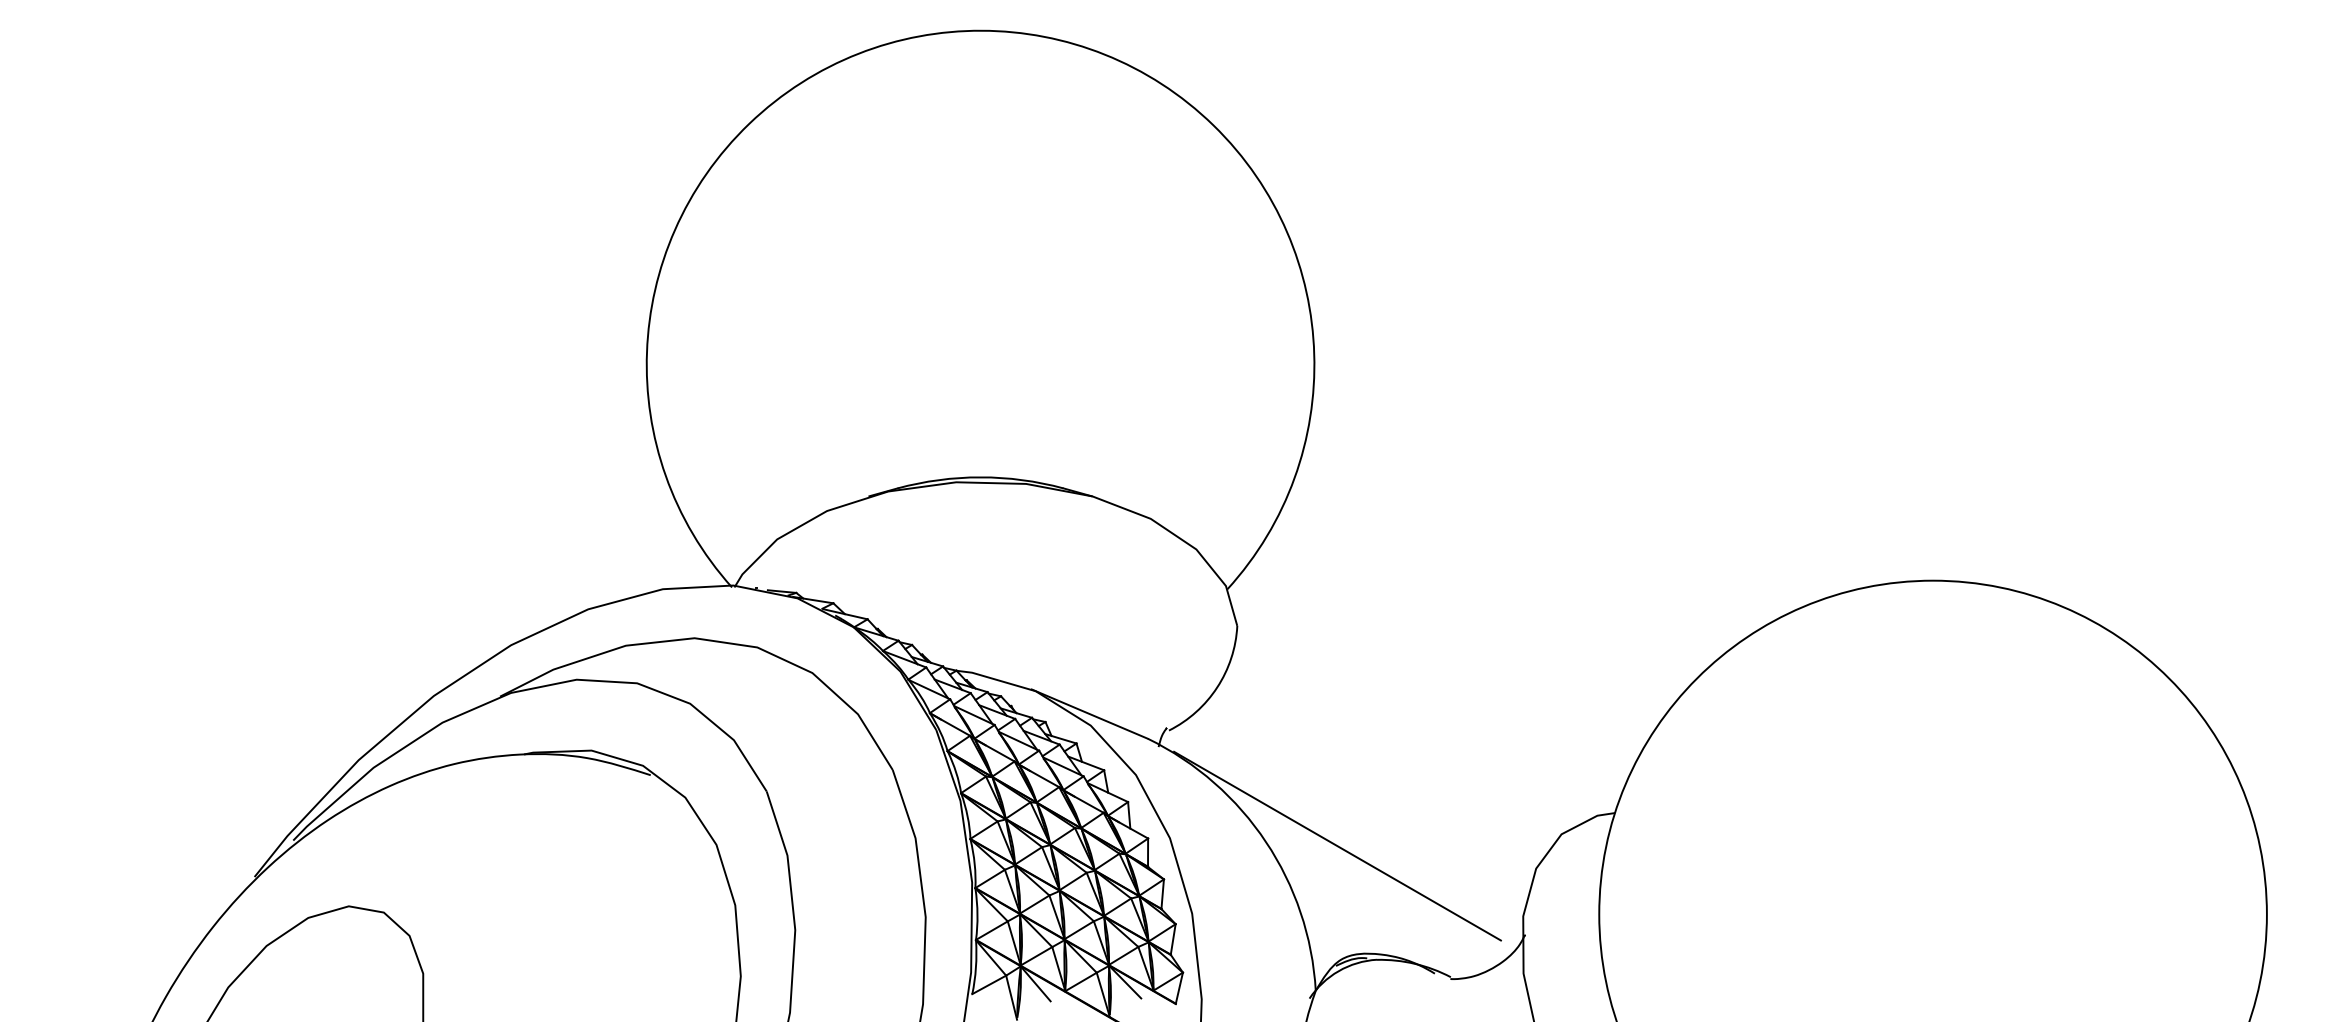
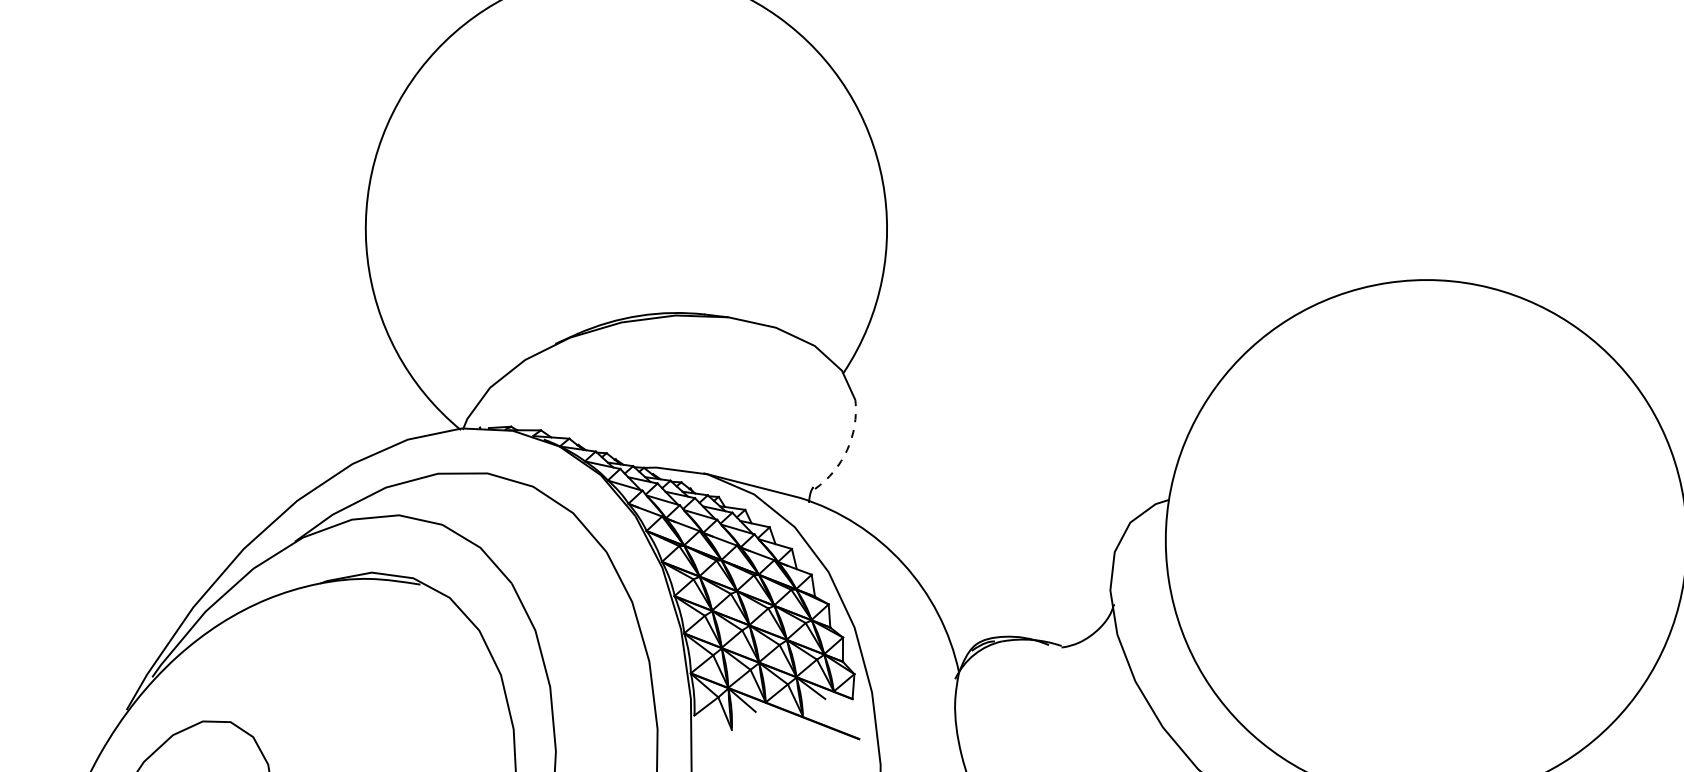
arc: (1217, 687) -> (847, 450), solid -> dashed
line: (1337, 845) -> (958, 557), removed

